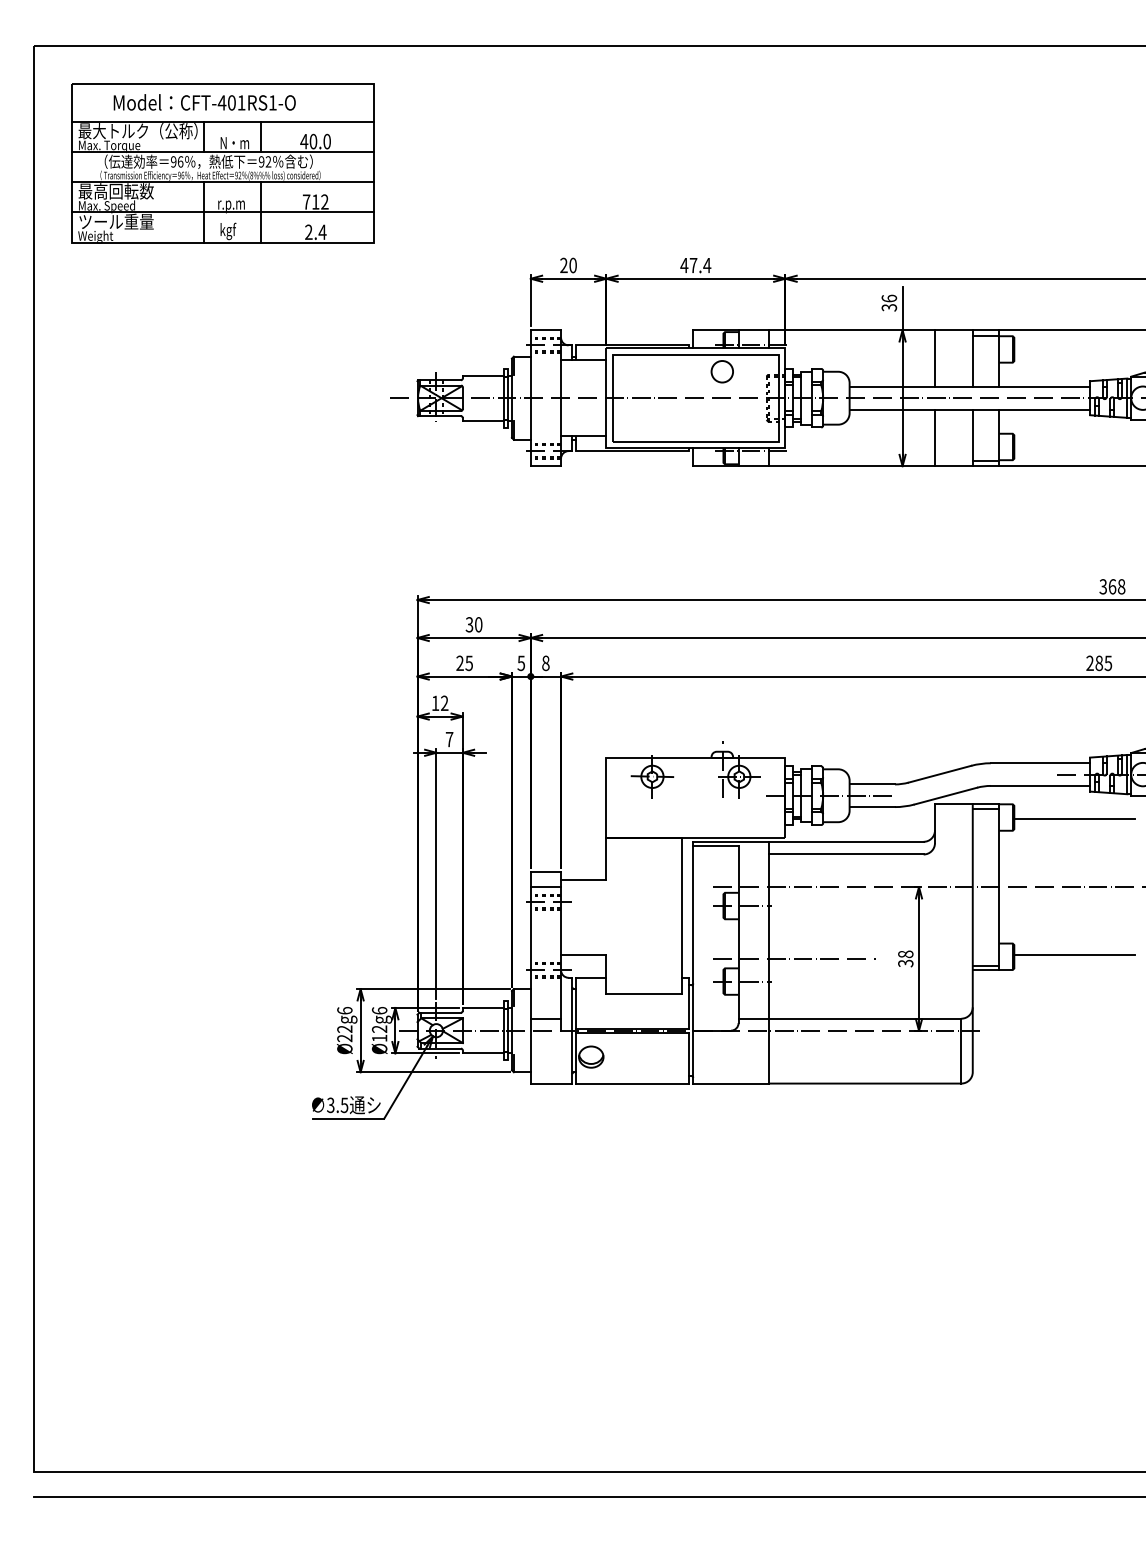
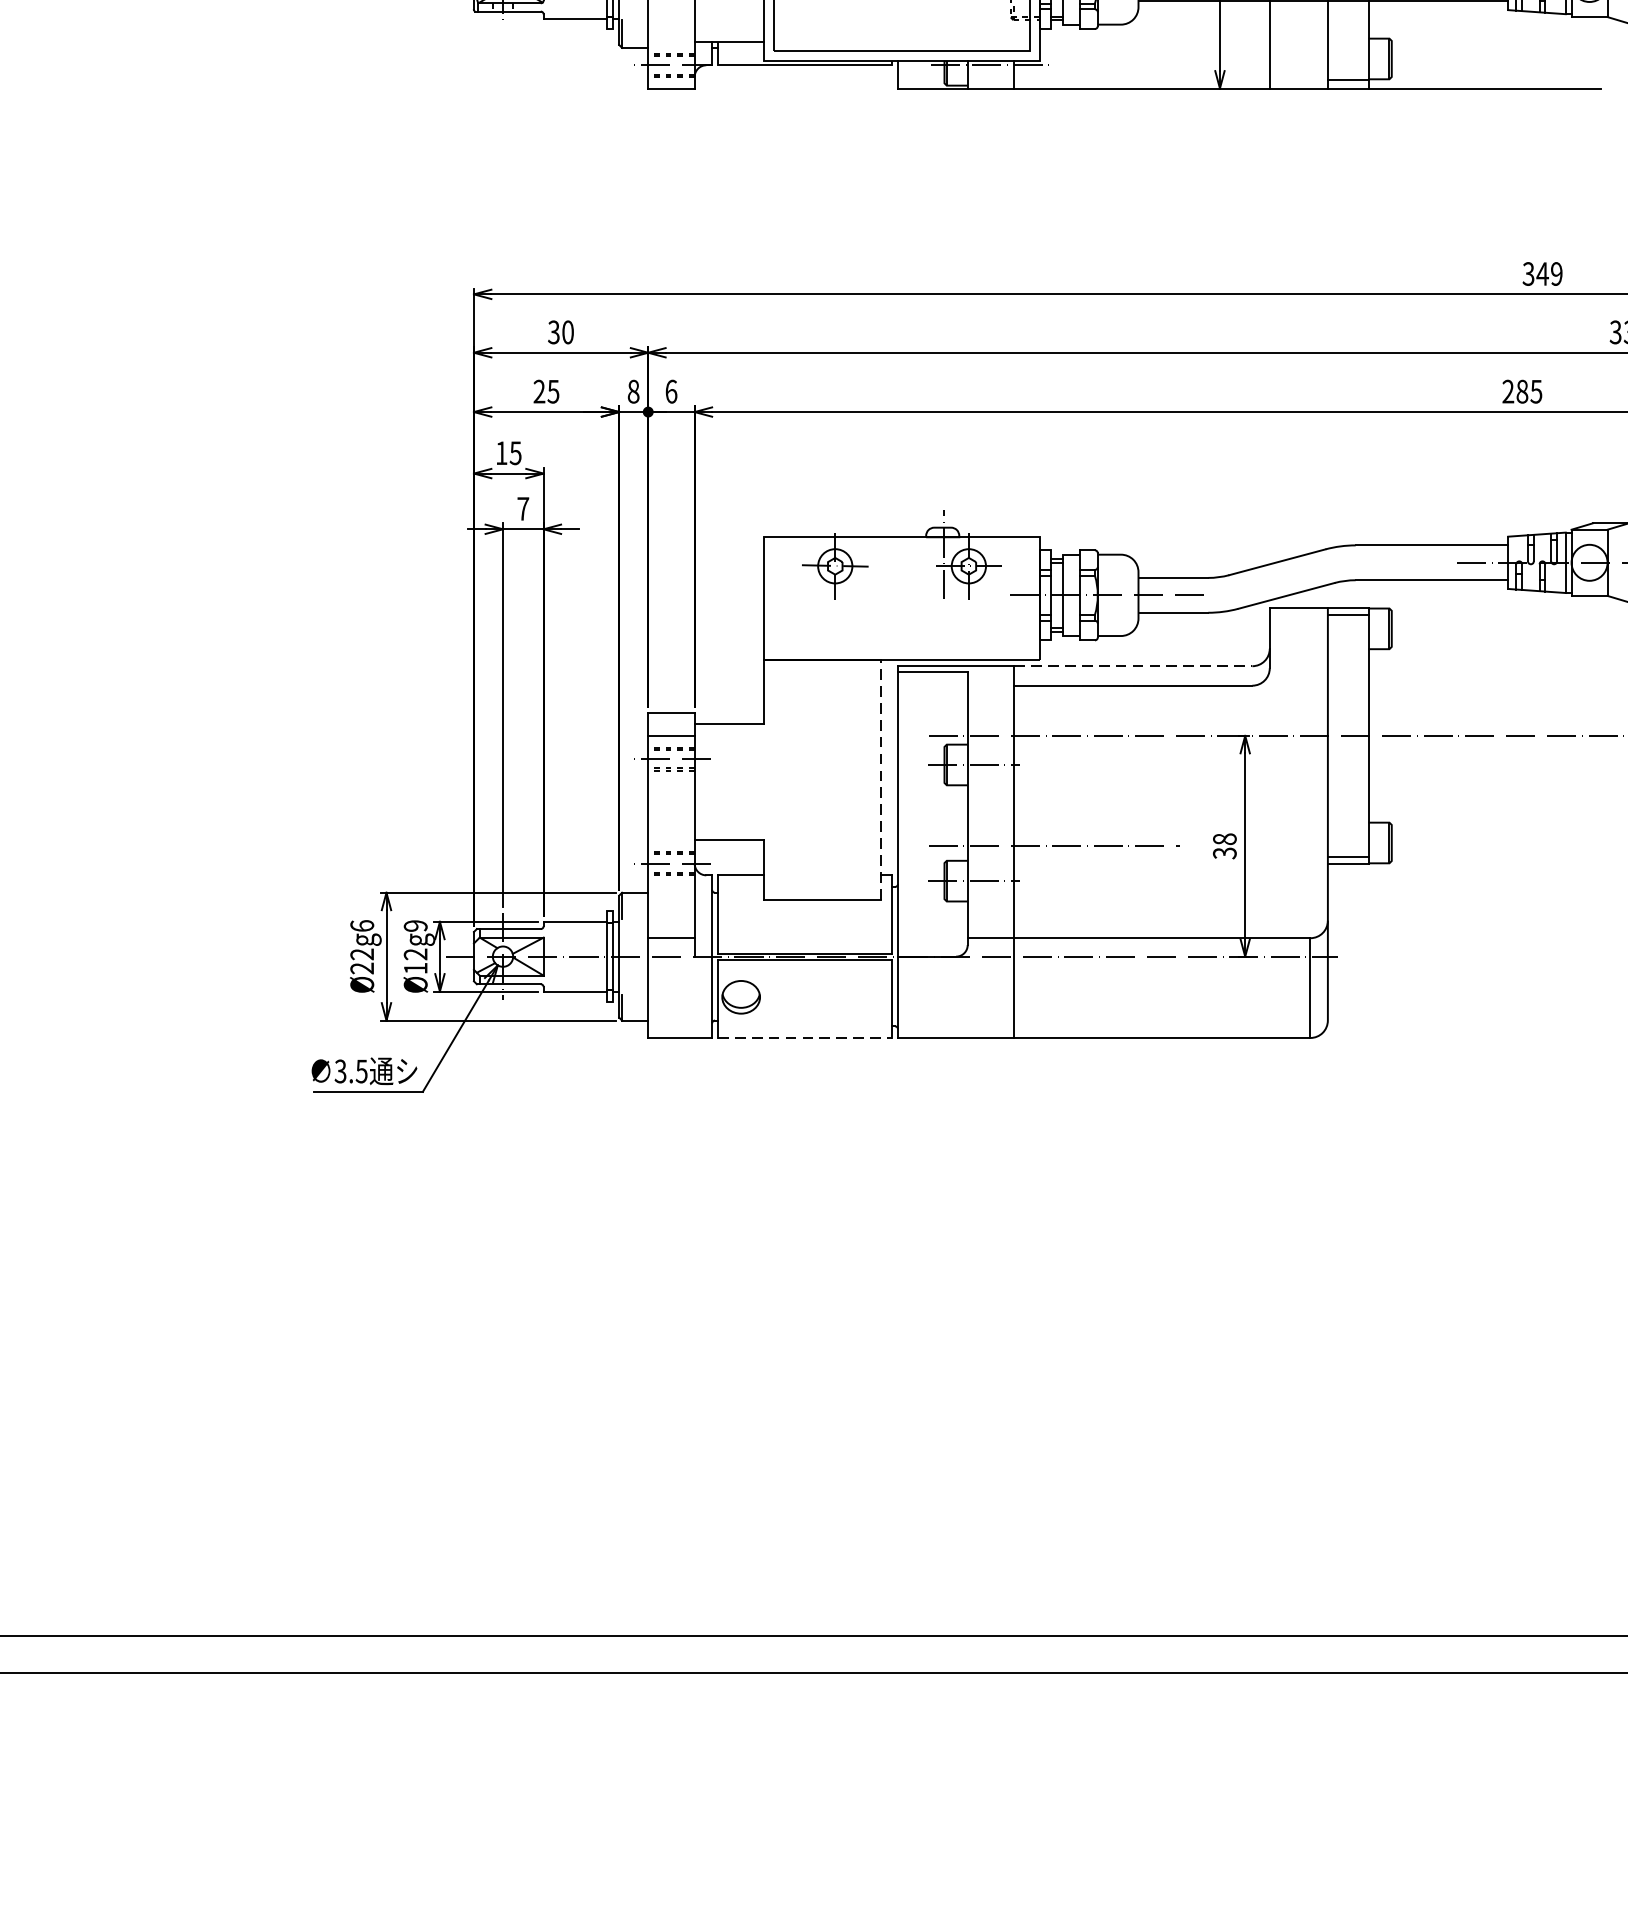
text: (1116, 586) -> (1548, 273), 368 -> 349
text: (521, 662) -> (633, 390), 5 -> 8
text: (545, 662) -> (670, 390), 8 -> 6
text: (444, 703) -> (515, 453), 12 -> 15
line: (1074, 819) -> (1484, 631), removed
line: (846, 841) -> (1133, 665), solid -> dashed
line: (681, 915) -> (879, 779), solid -> dashed
line: (1074, 955) -> (1484, 841), removed
text: (379, 1010) -> (415, 925), Ø12g6 -> Ø12g9
line: (632, 1083) -> (804, 1037), solid -> dashed

